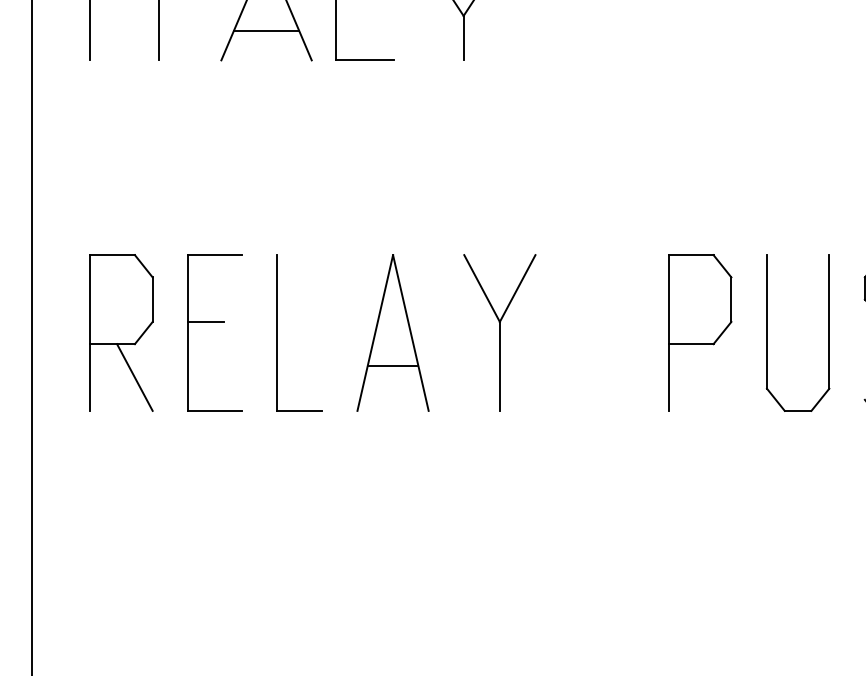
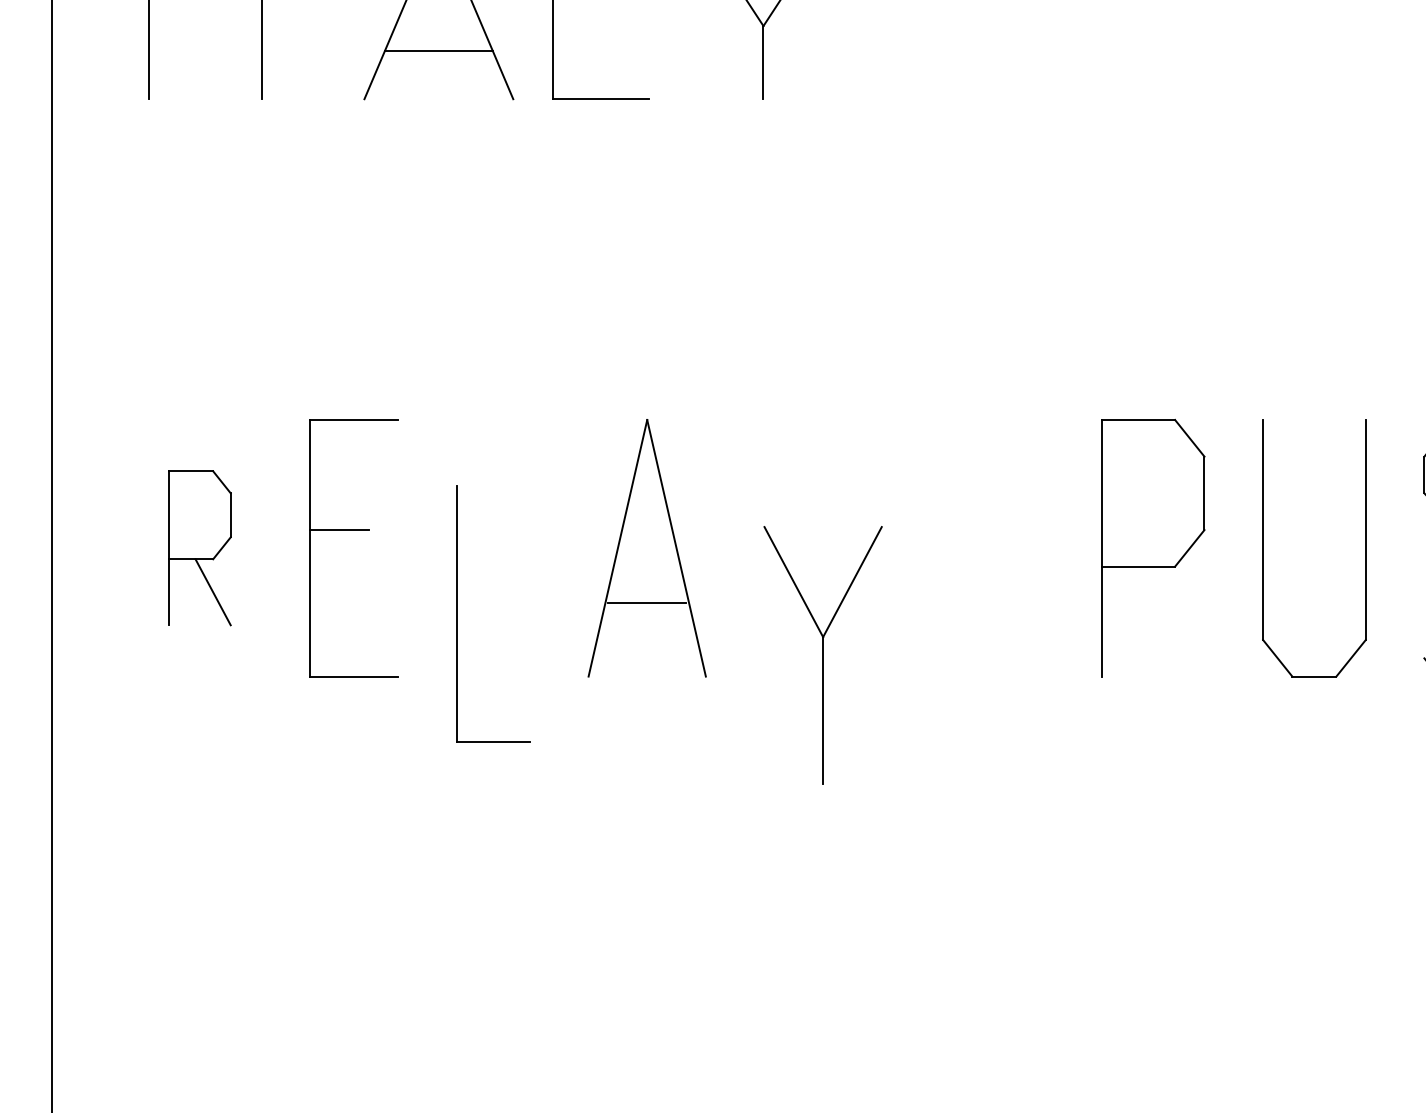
part: (121, 332) -> (199, 547), size x0.6
part: (277, 332) -> (456, 613), moved
part: (499, 332) -> (822, 654), moved

